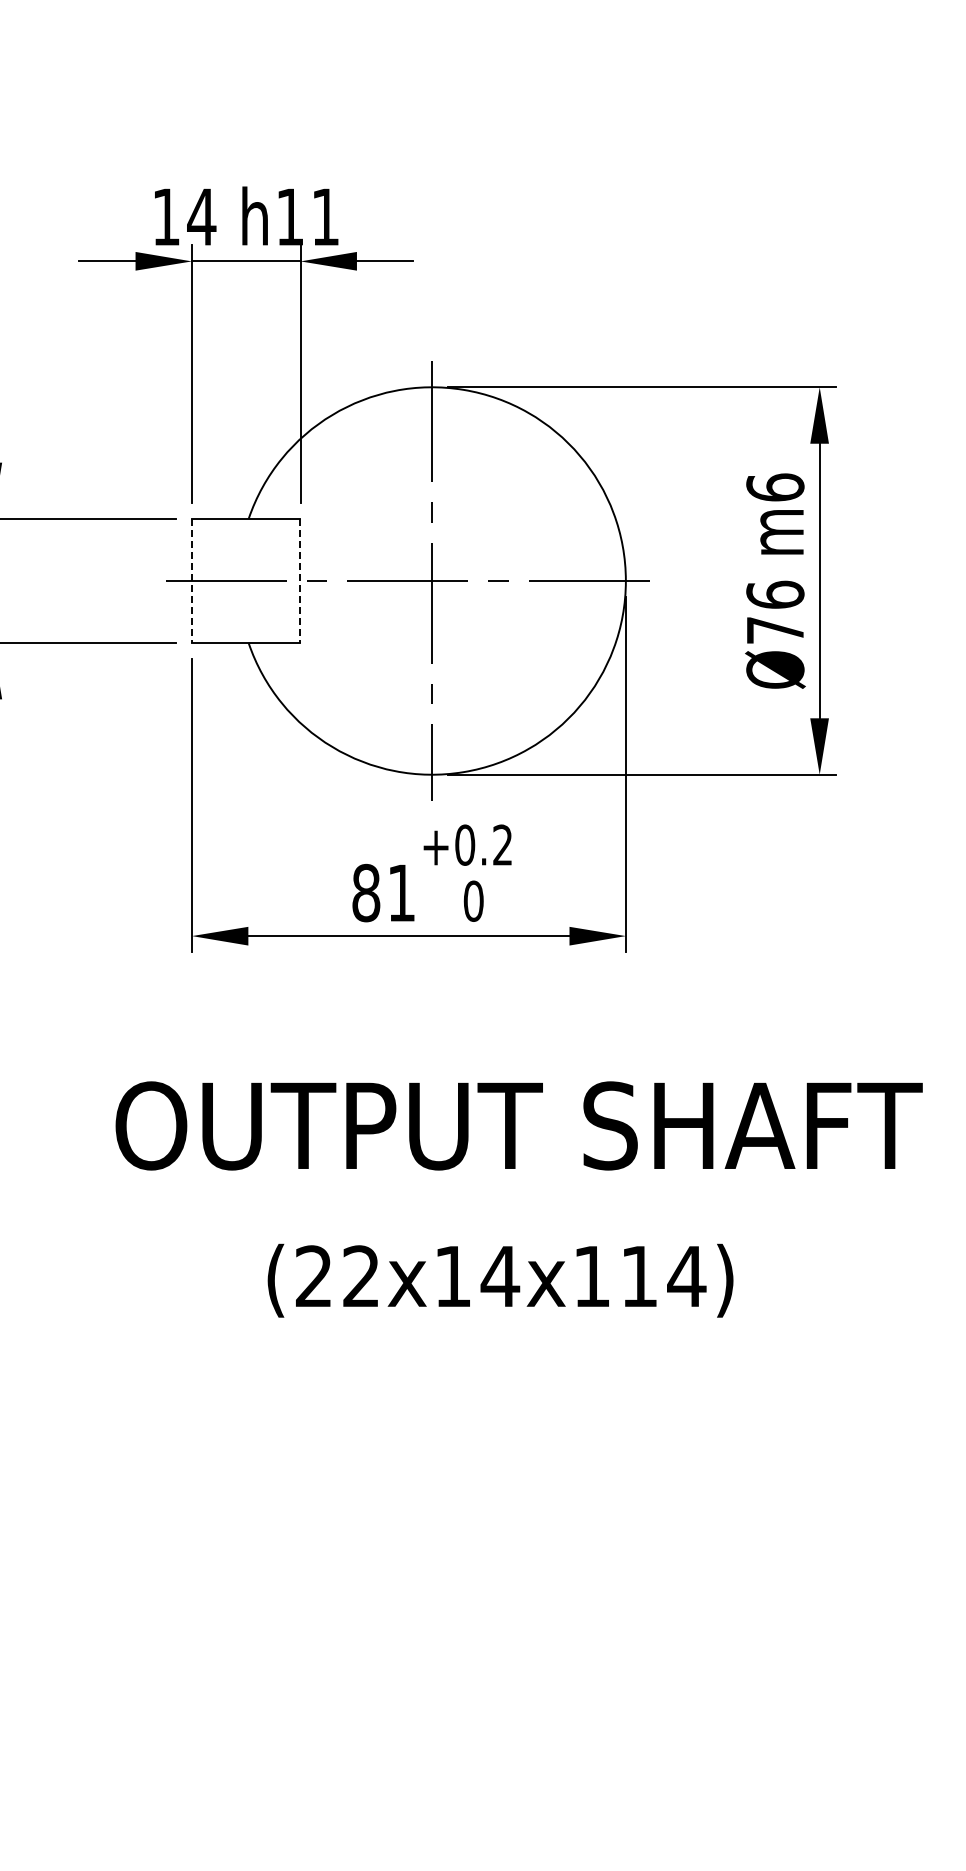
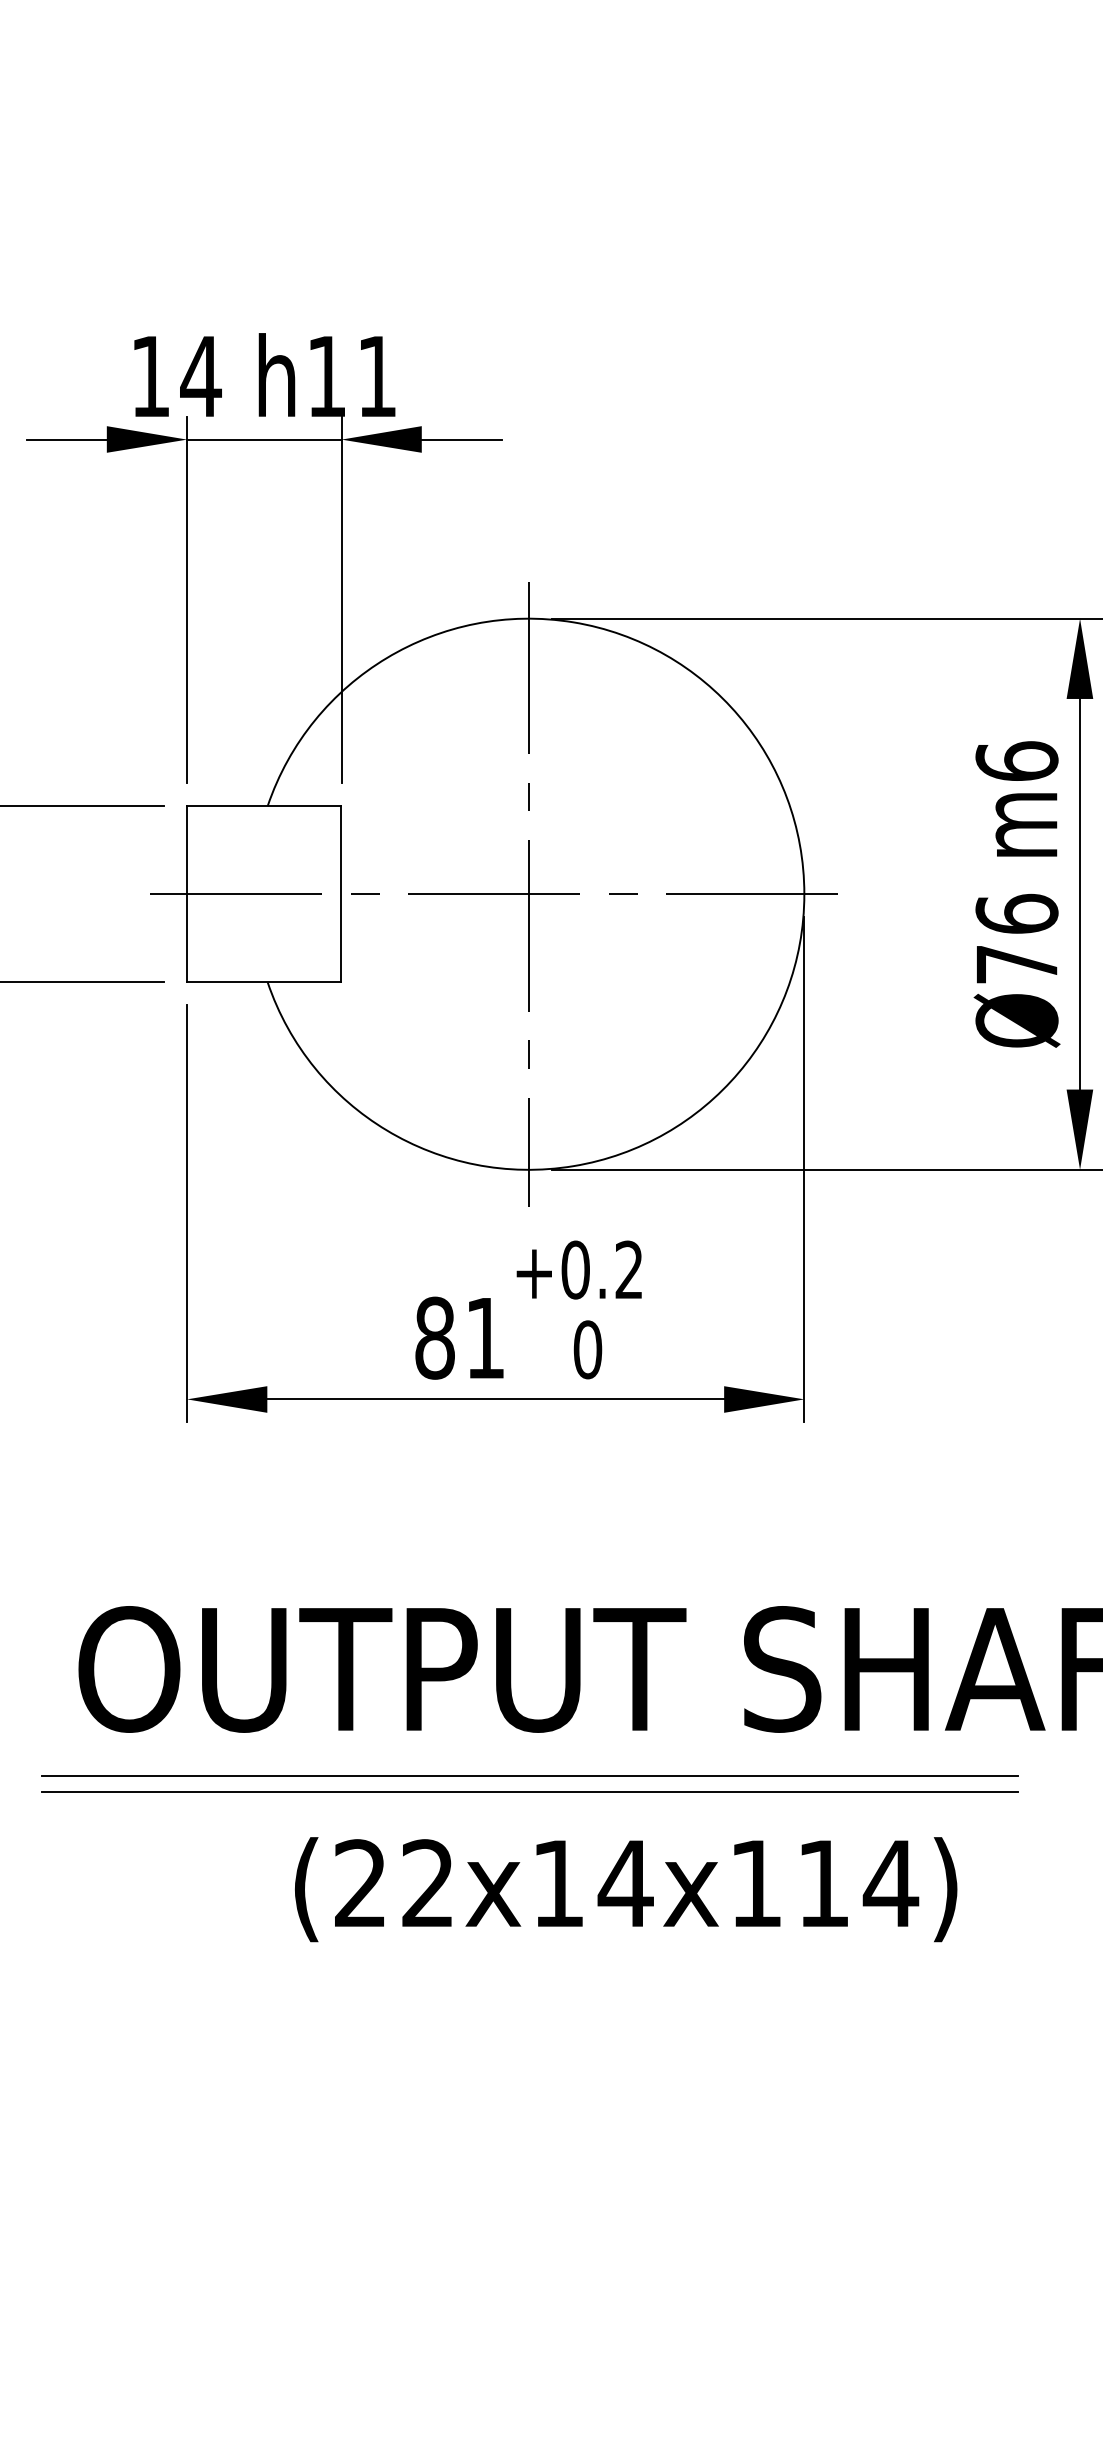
line: (191, 581) -> (186, 894), dashed -> solid
line: (300, 581) -> (341, 894), dashed -> solid
line: (432, 1200) -> (529, 1775), added
line: (432, 1212) -> (529, 1792), added

